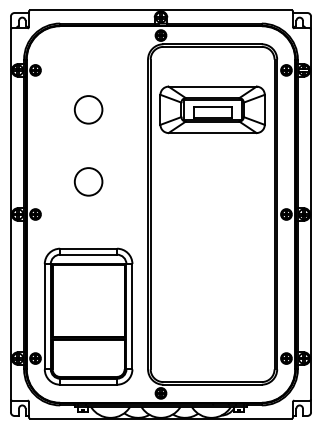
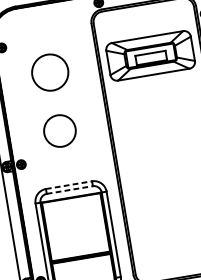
circle: (88, 109) -> (50, 72), size x1.6
circle: (88, 181) -> (59, 130), size x1.4
line: (89, 248) -> (69, 184), solid -> dashed
line: (89, 254) -> (70, 189), solid -> dashed

